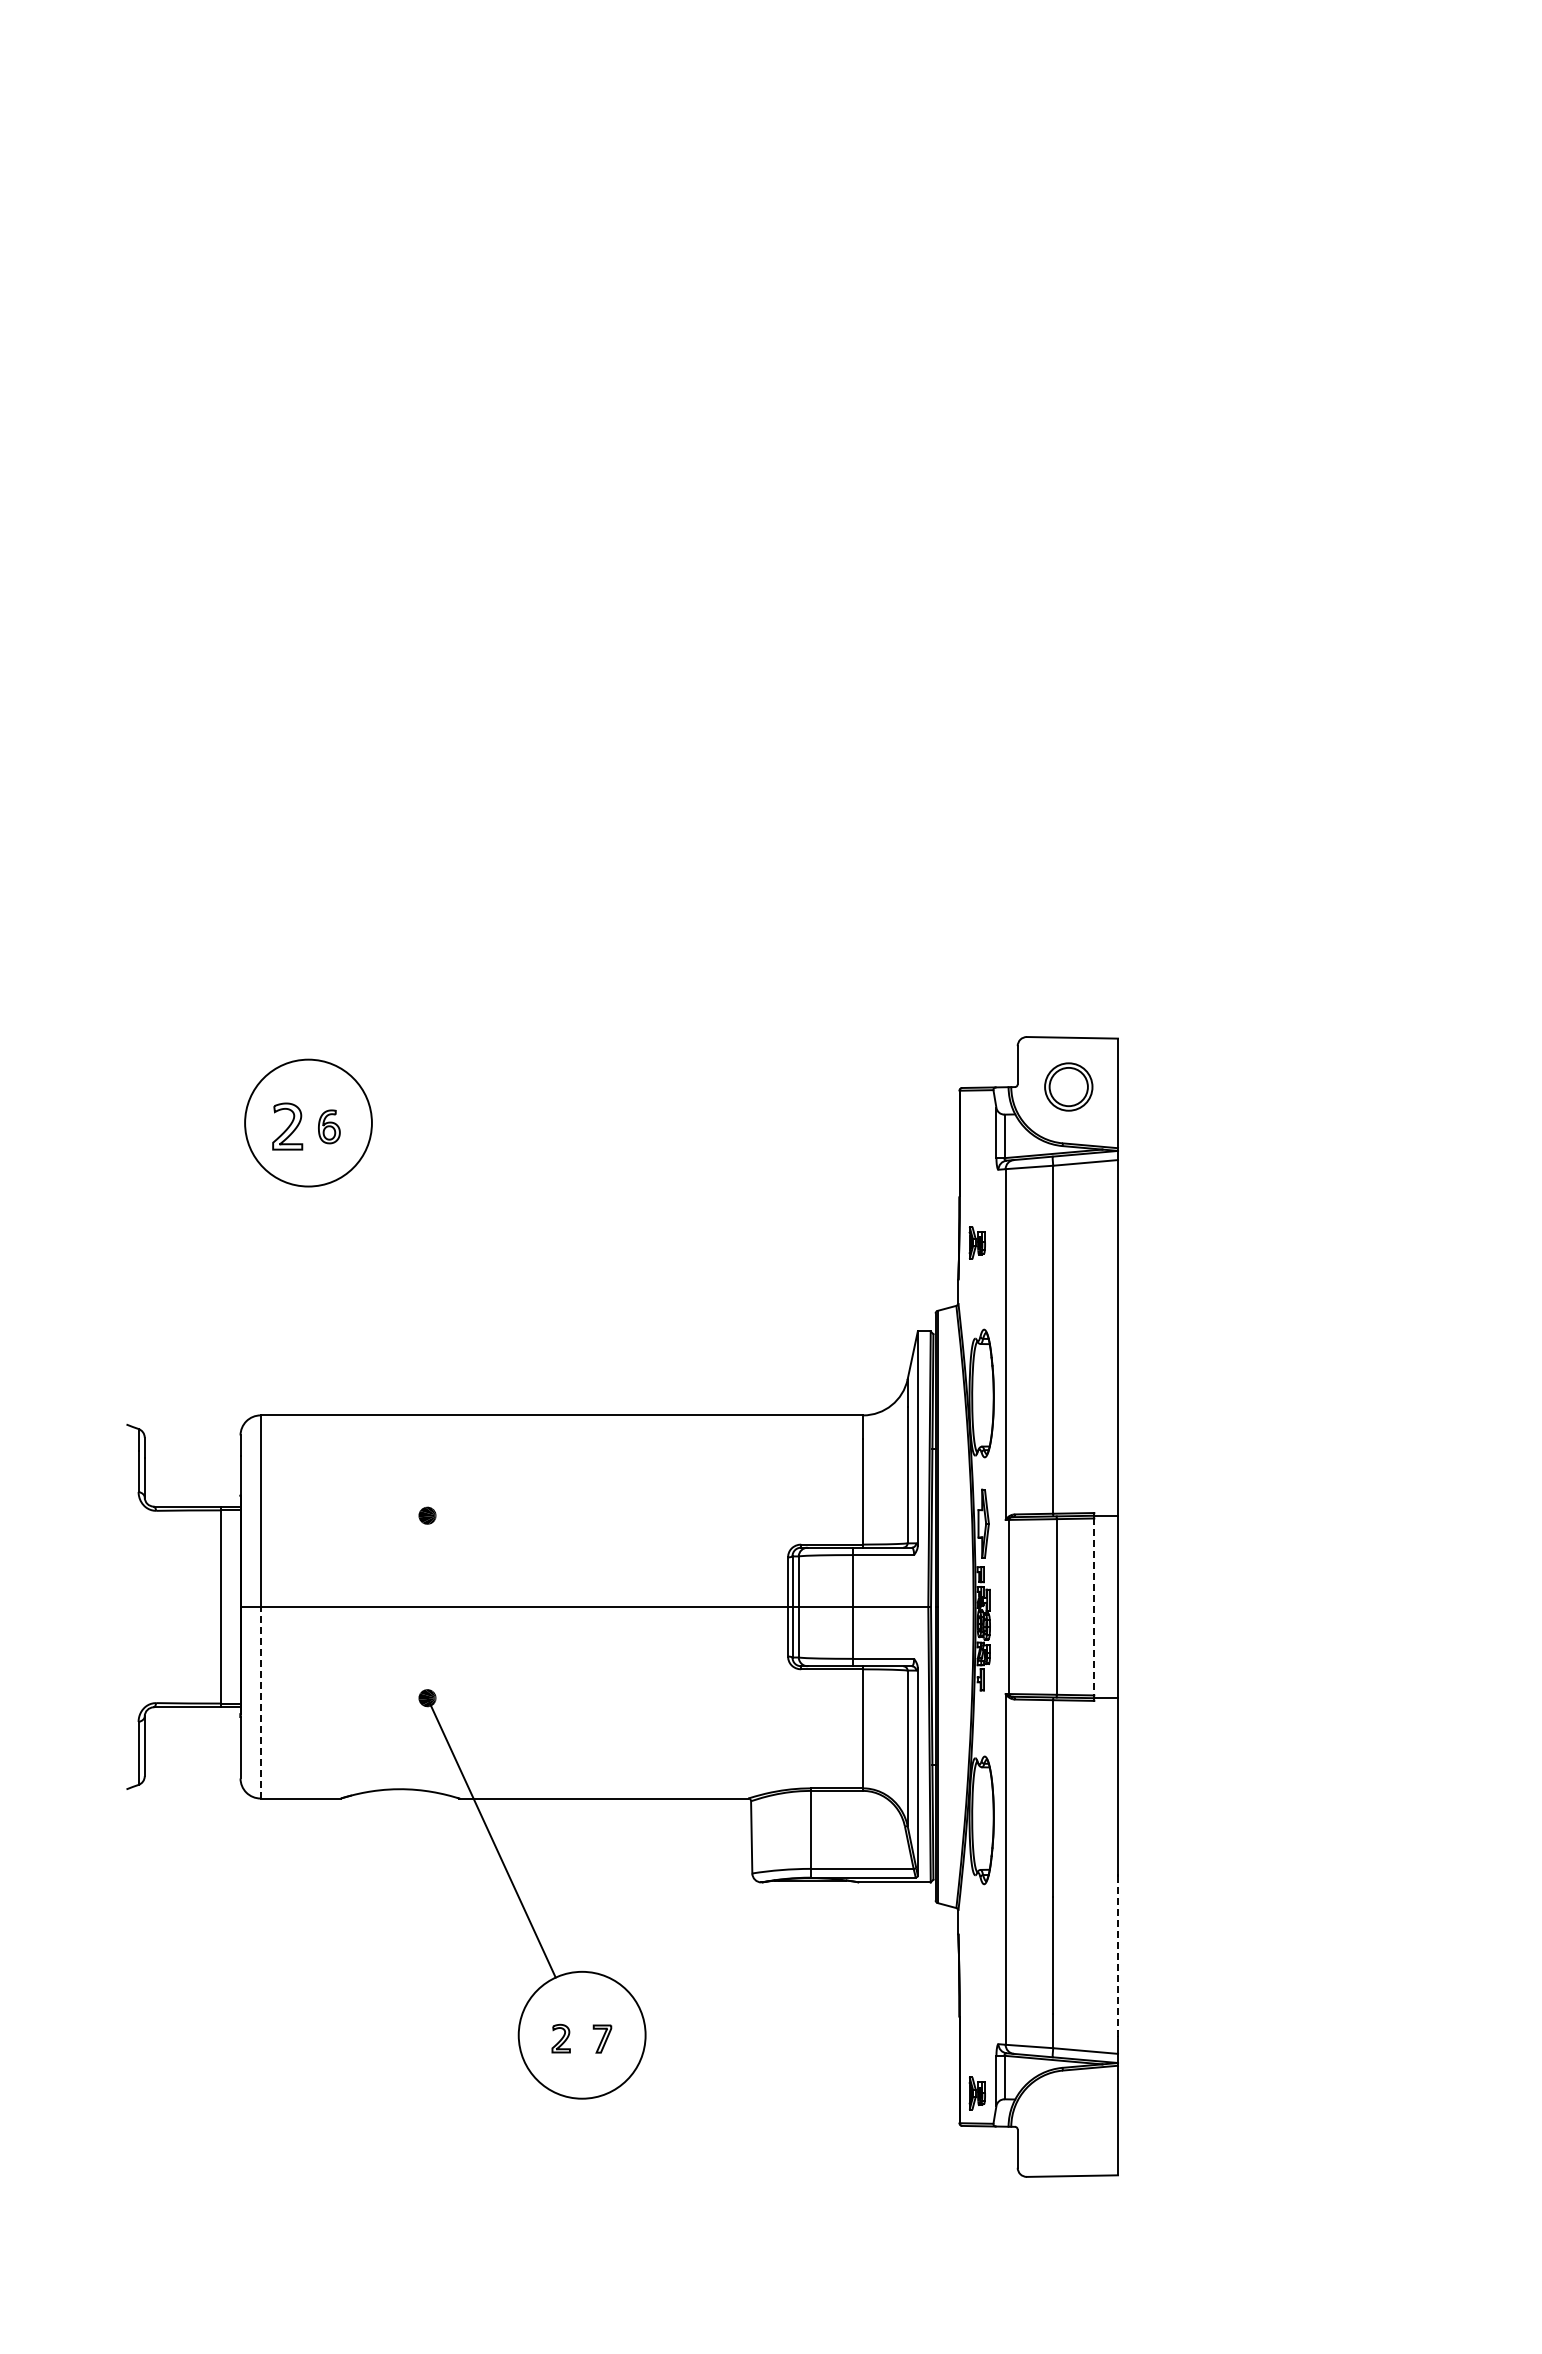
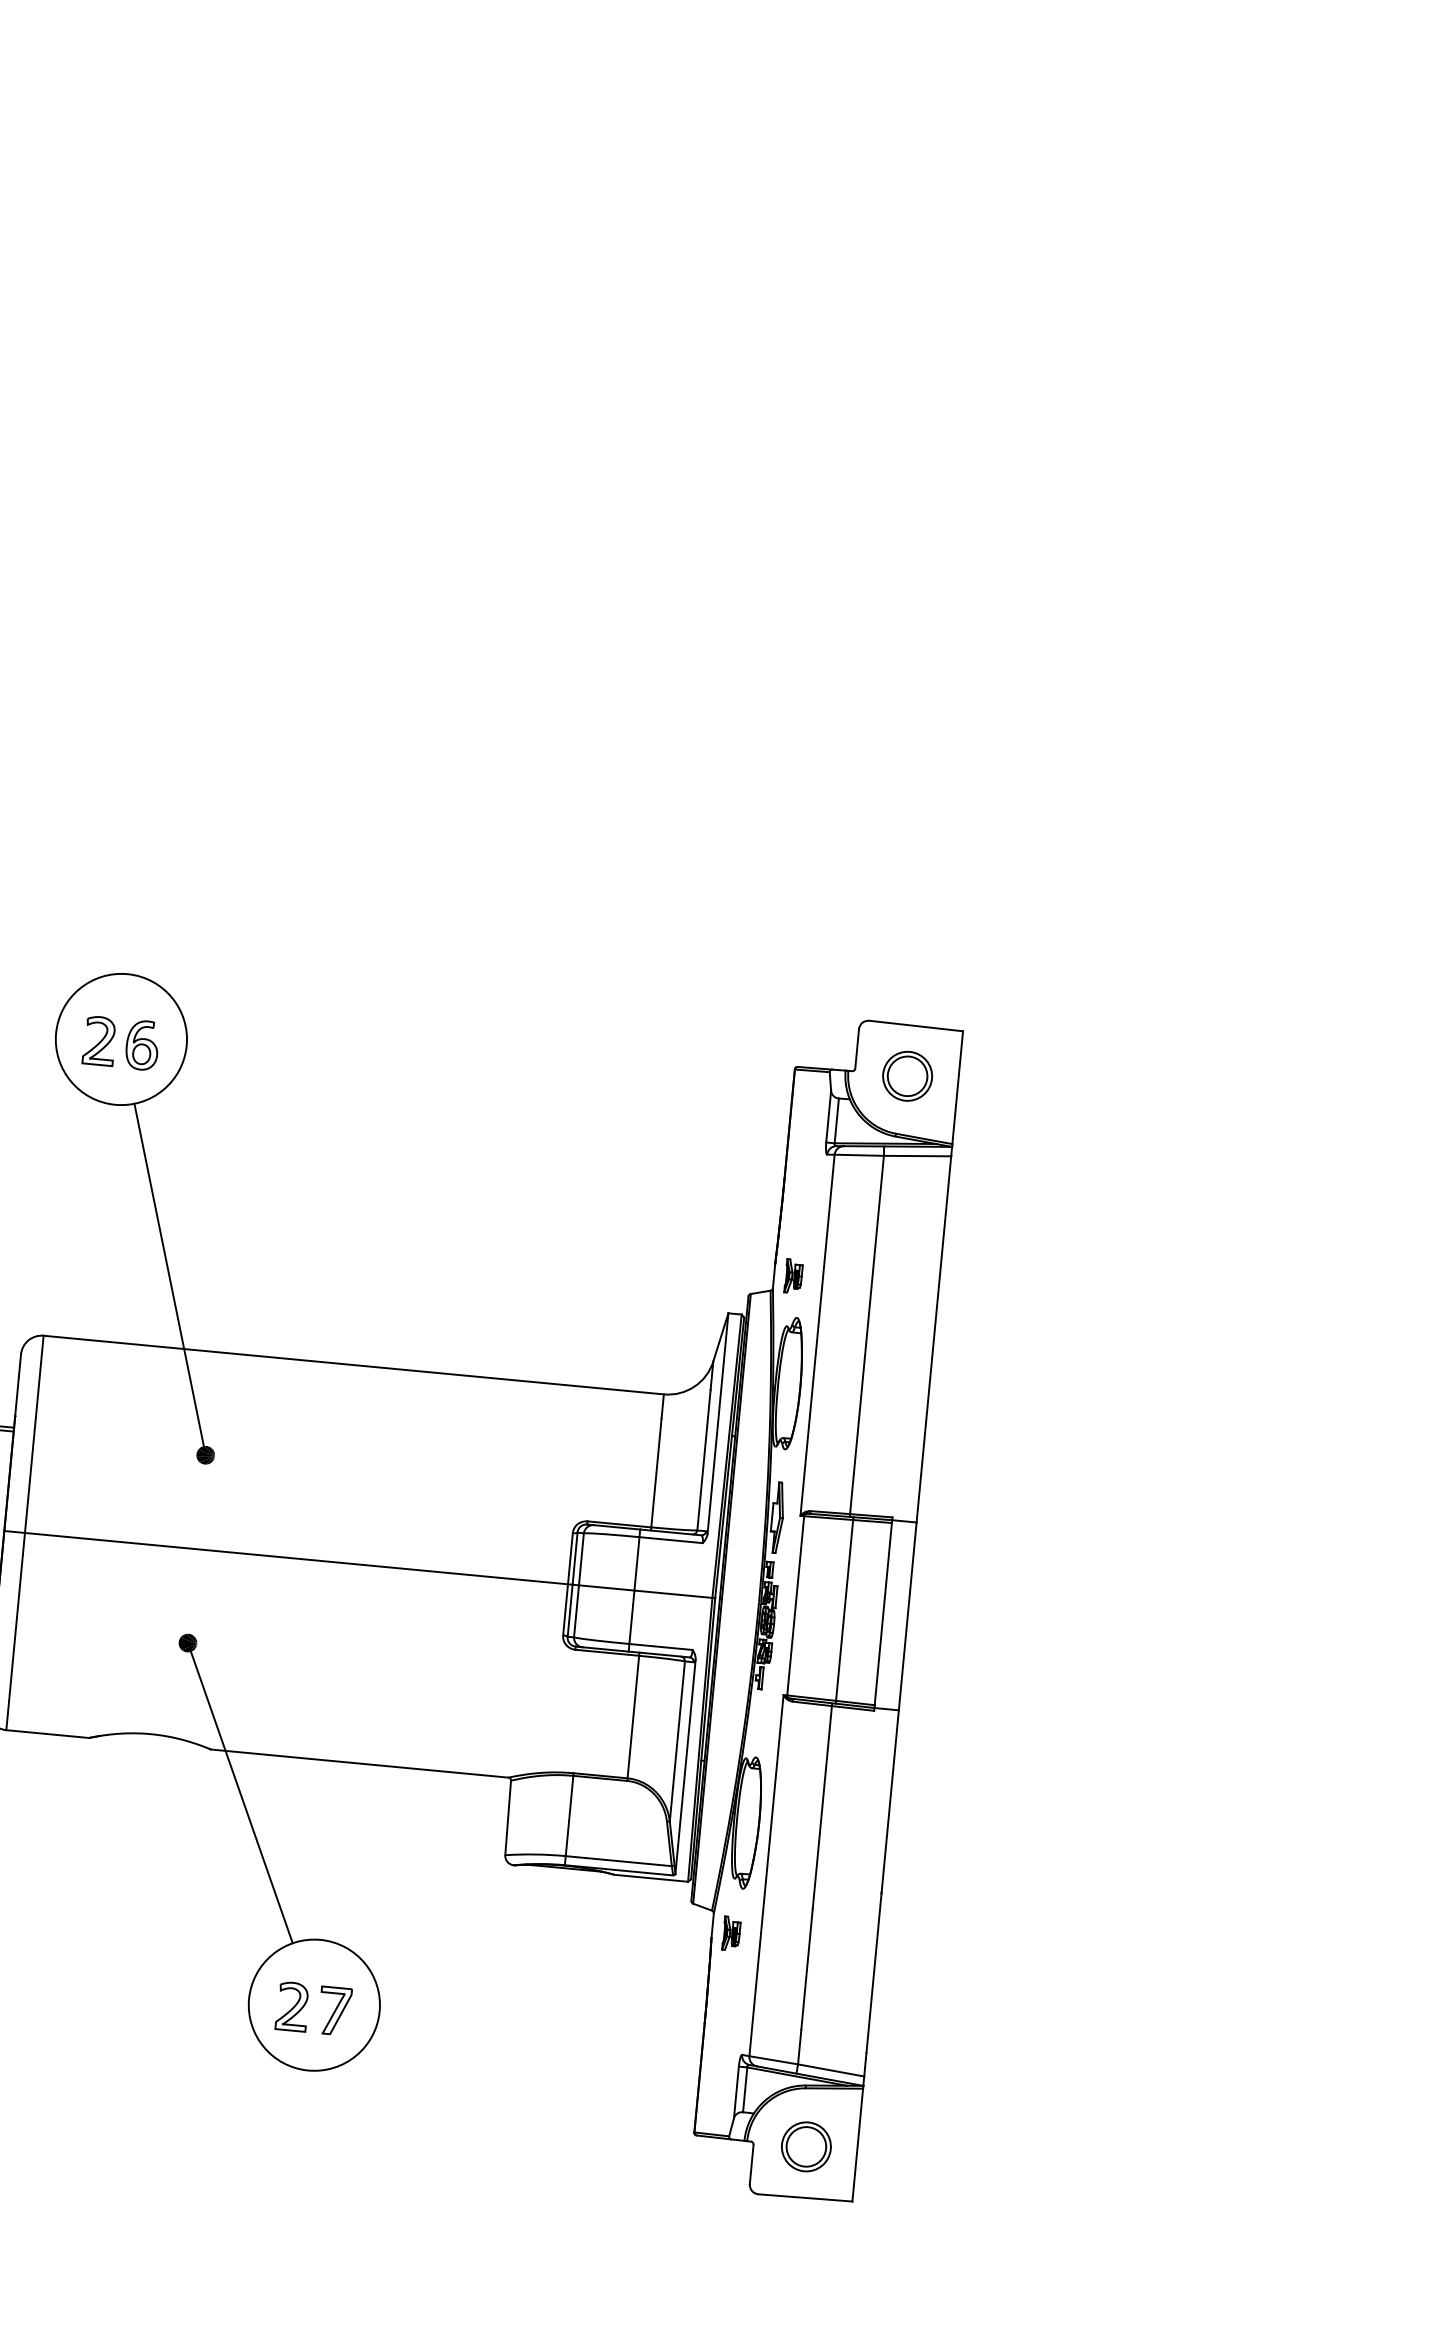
part: (329, 1126) -> (142, 1045), size x1.43
part: (976, 1242) -> (792, 1275), moved
line: (376, 1349) -> (169, 1279), added
line: (1094, 1607) -> (883, 1614), dashed -> solid
line: (260, 1702) -> (15, 1631), dashed -> solid
line: (1118, 1954) -> (874, 1974), dashed -> solid
part: (560, 2038) -> (291, 2006), size x1.67
part: (602, 2038) -> (334, 2010), size x1.67
part: (976, 2093) -> (730, 1933), moved
part: (1068, 2126) -> (806, 2146), added

